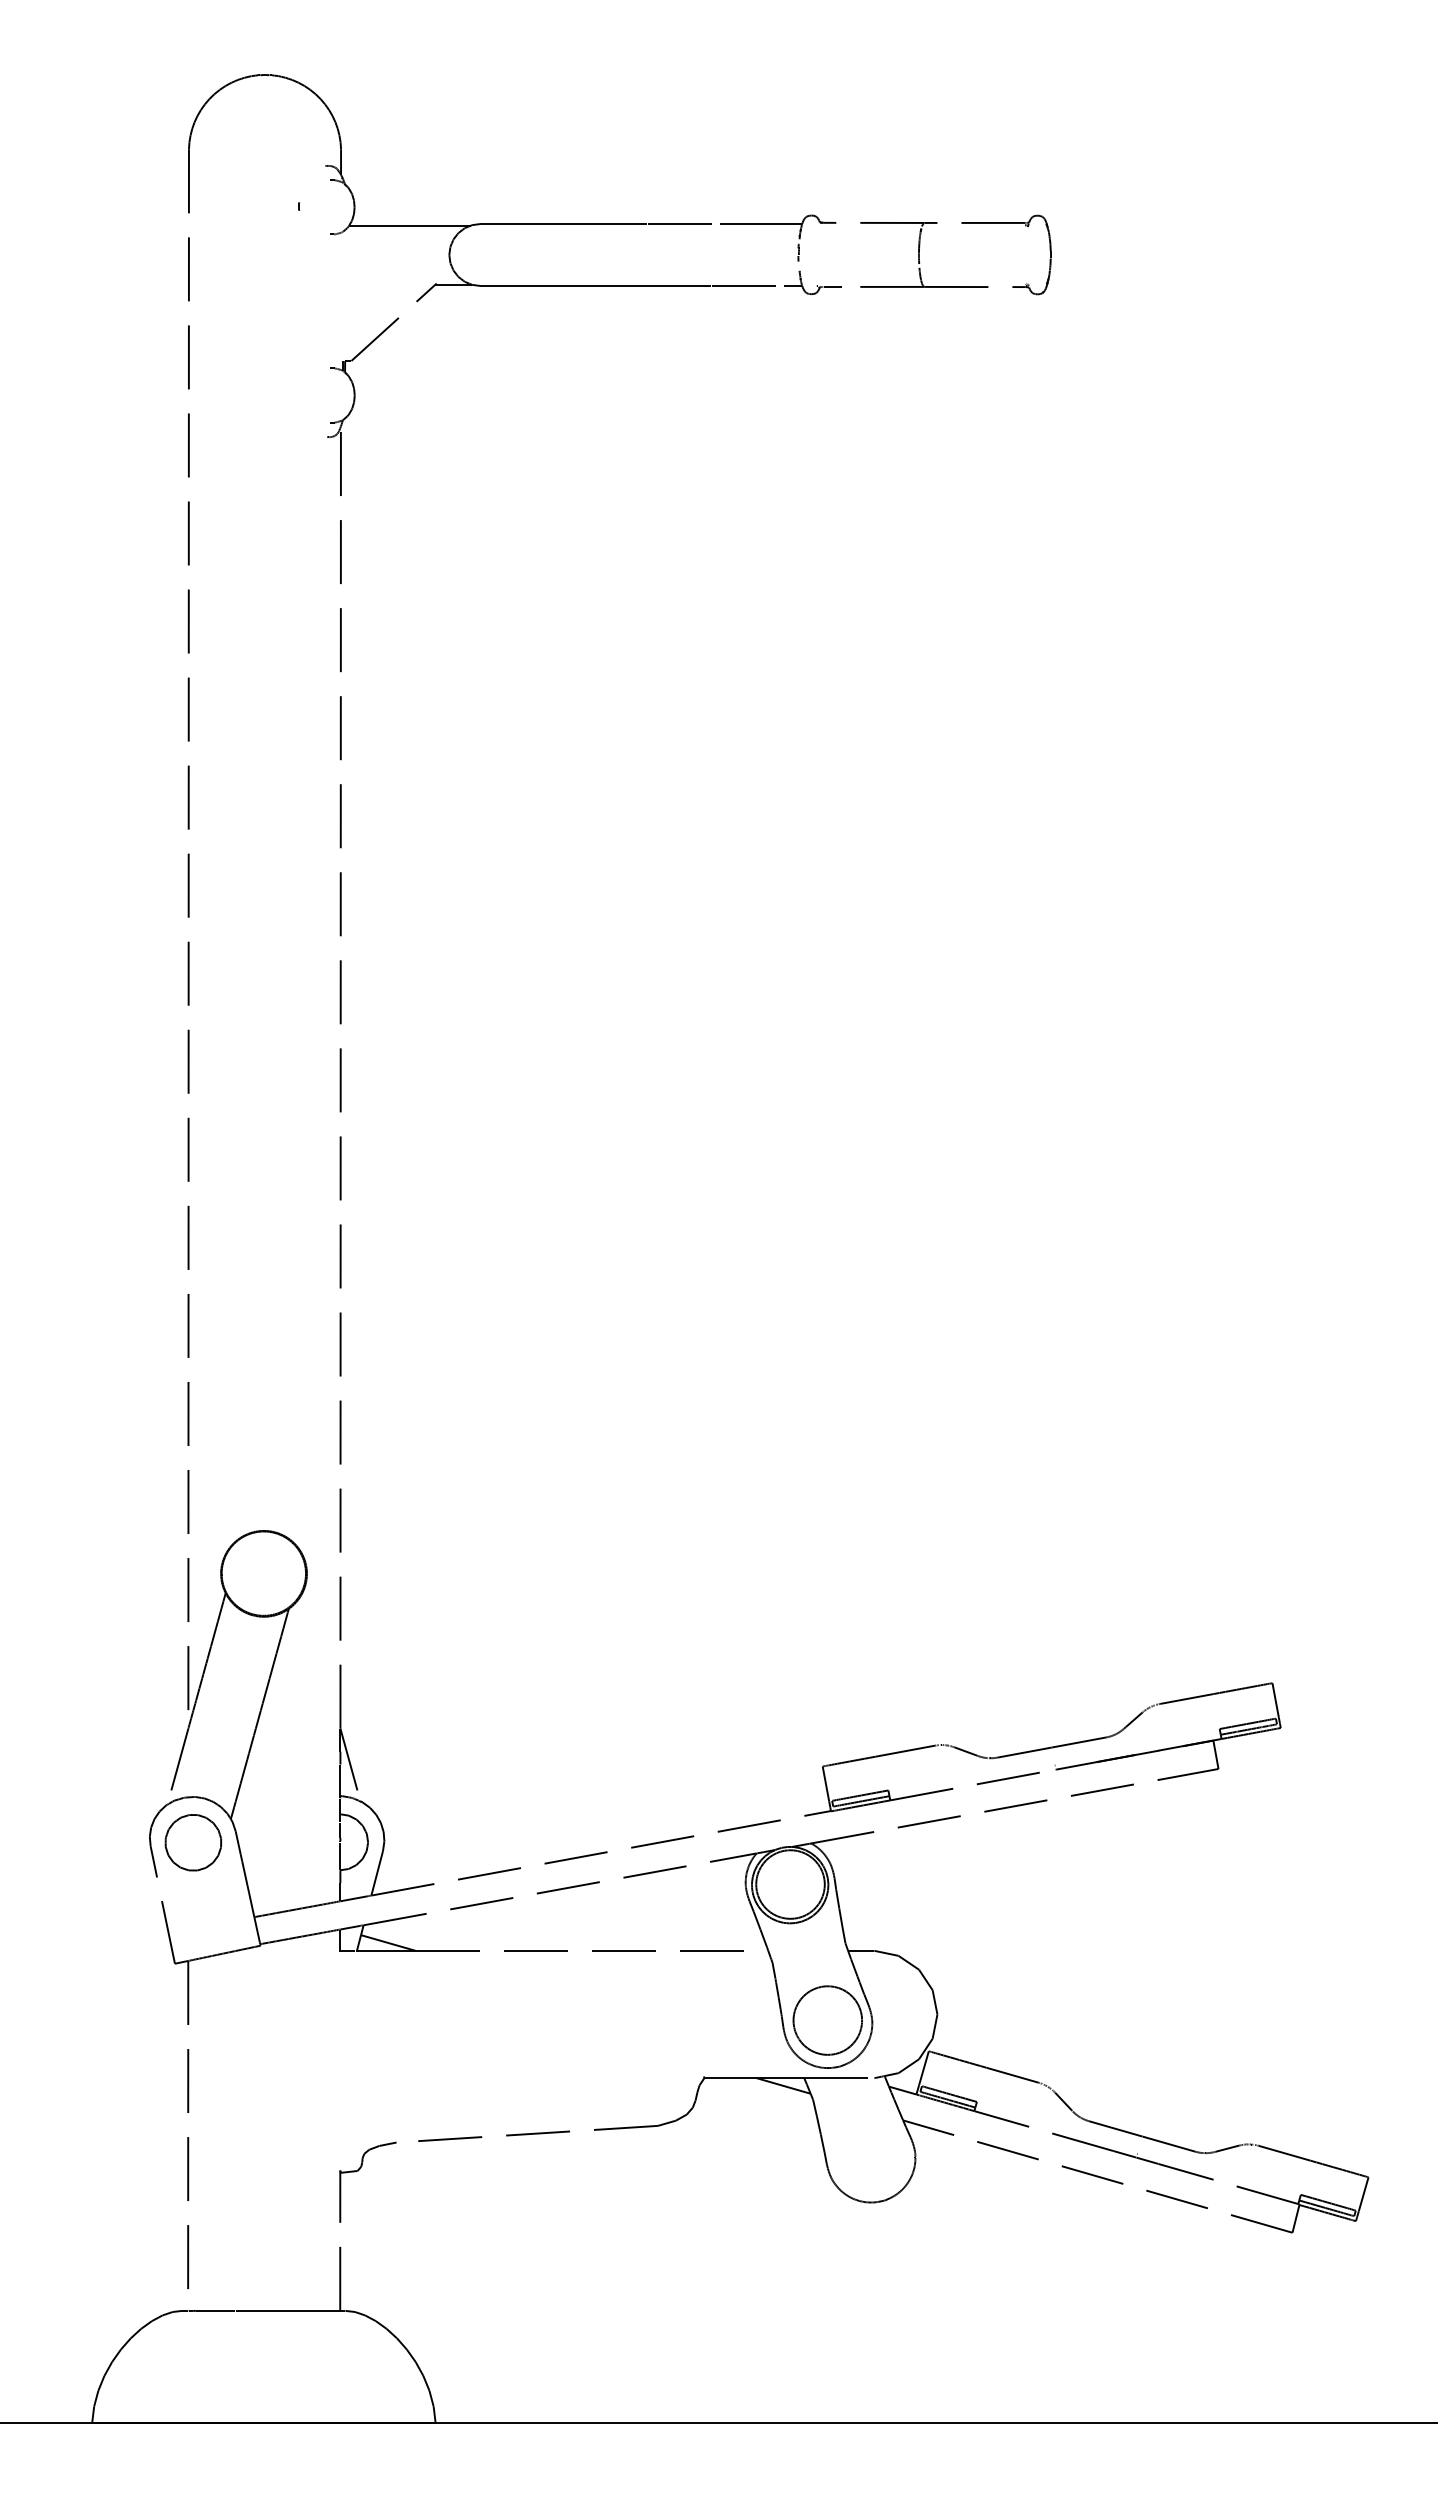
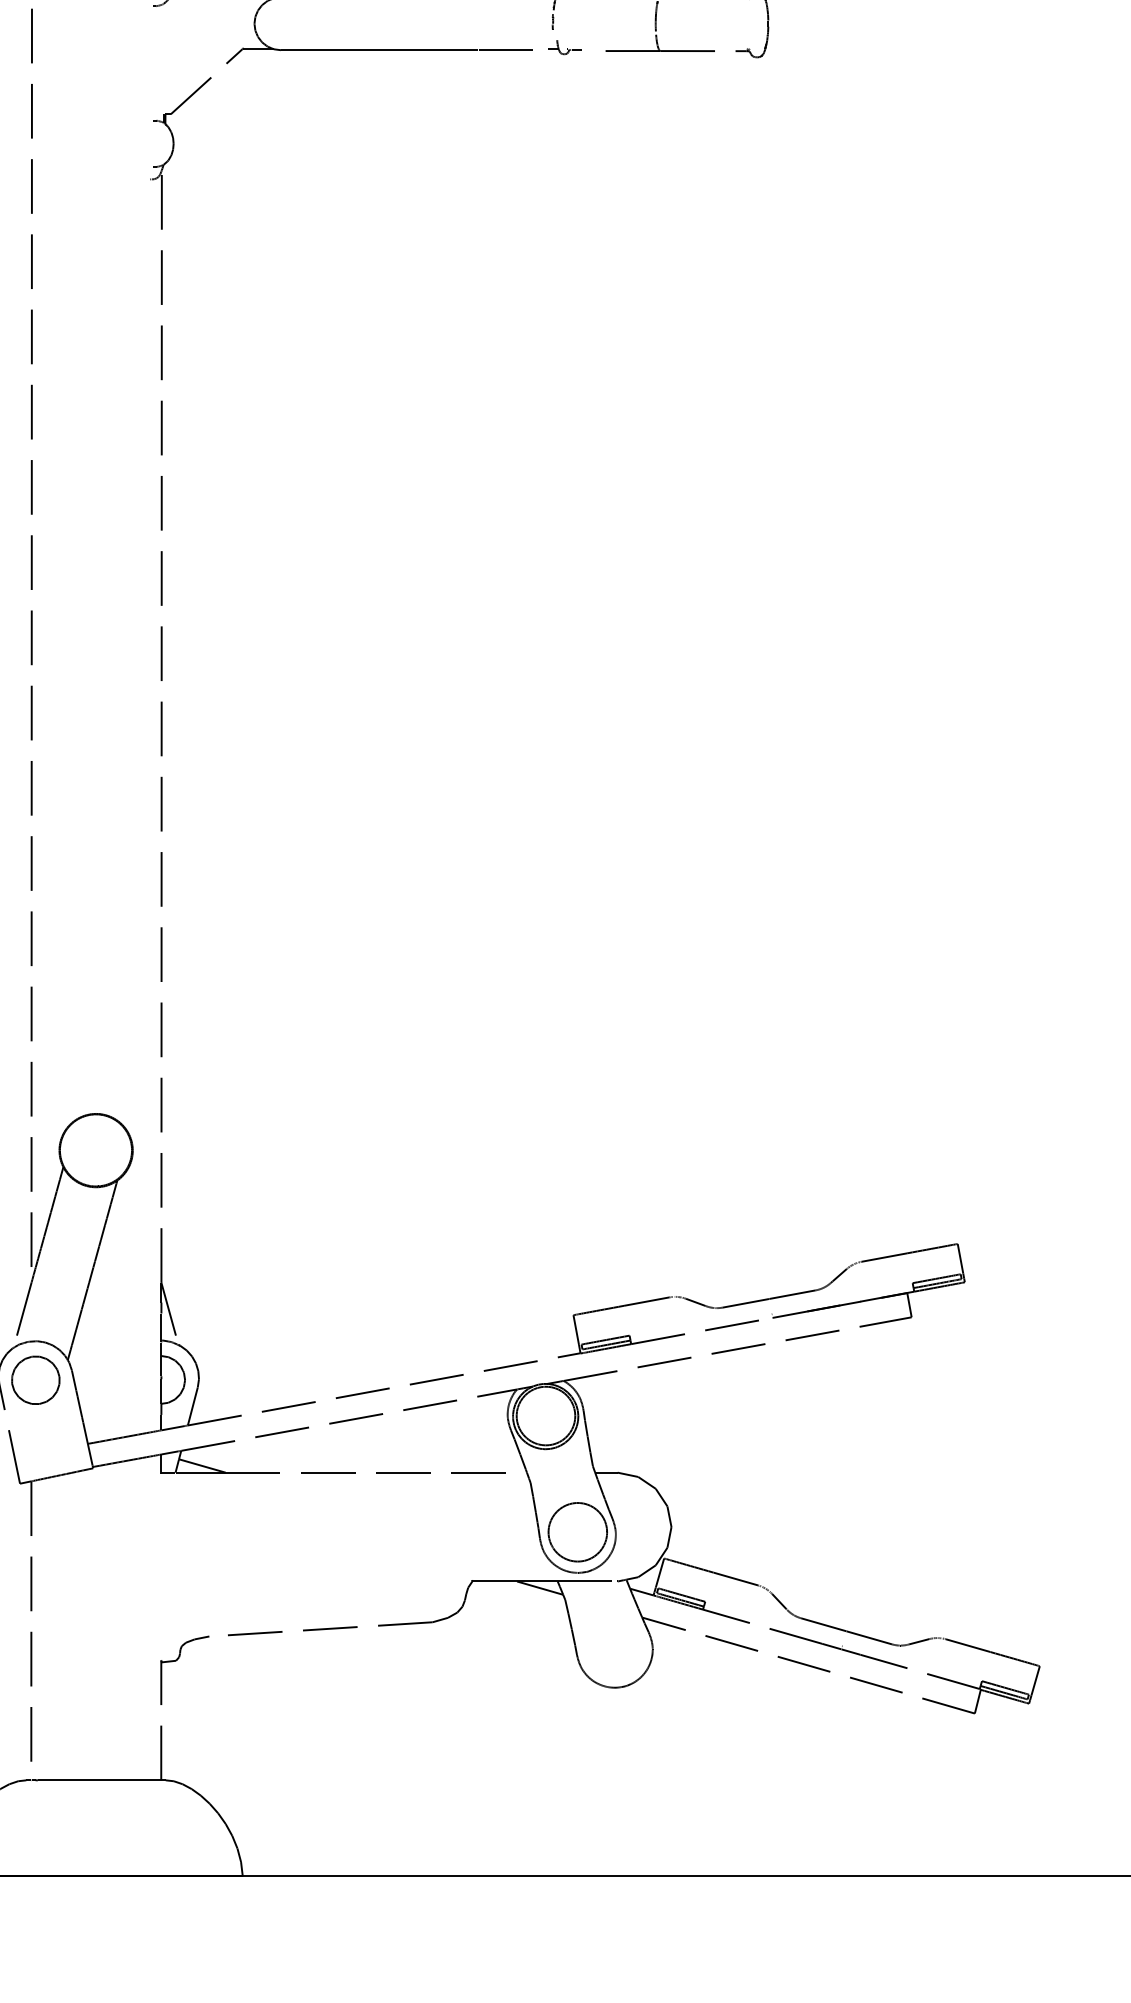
part: (812, 282) -> (564, 47), size x0.7

